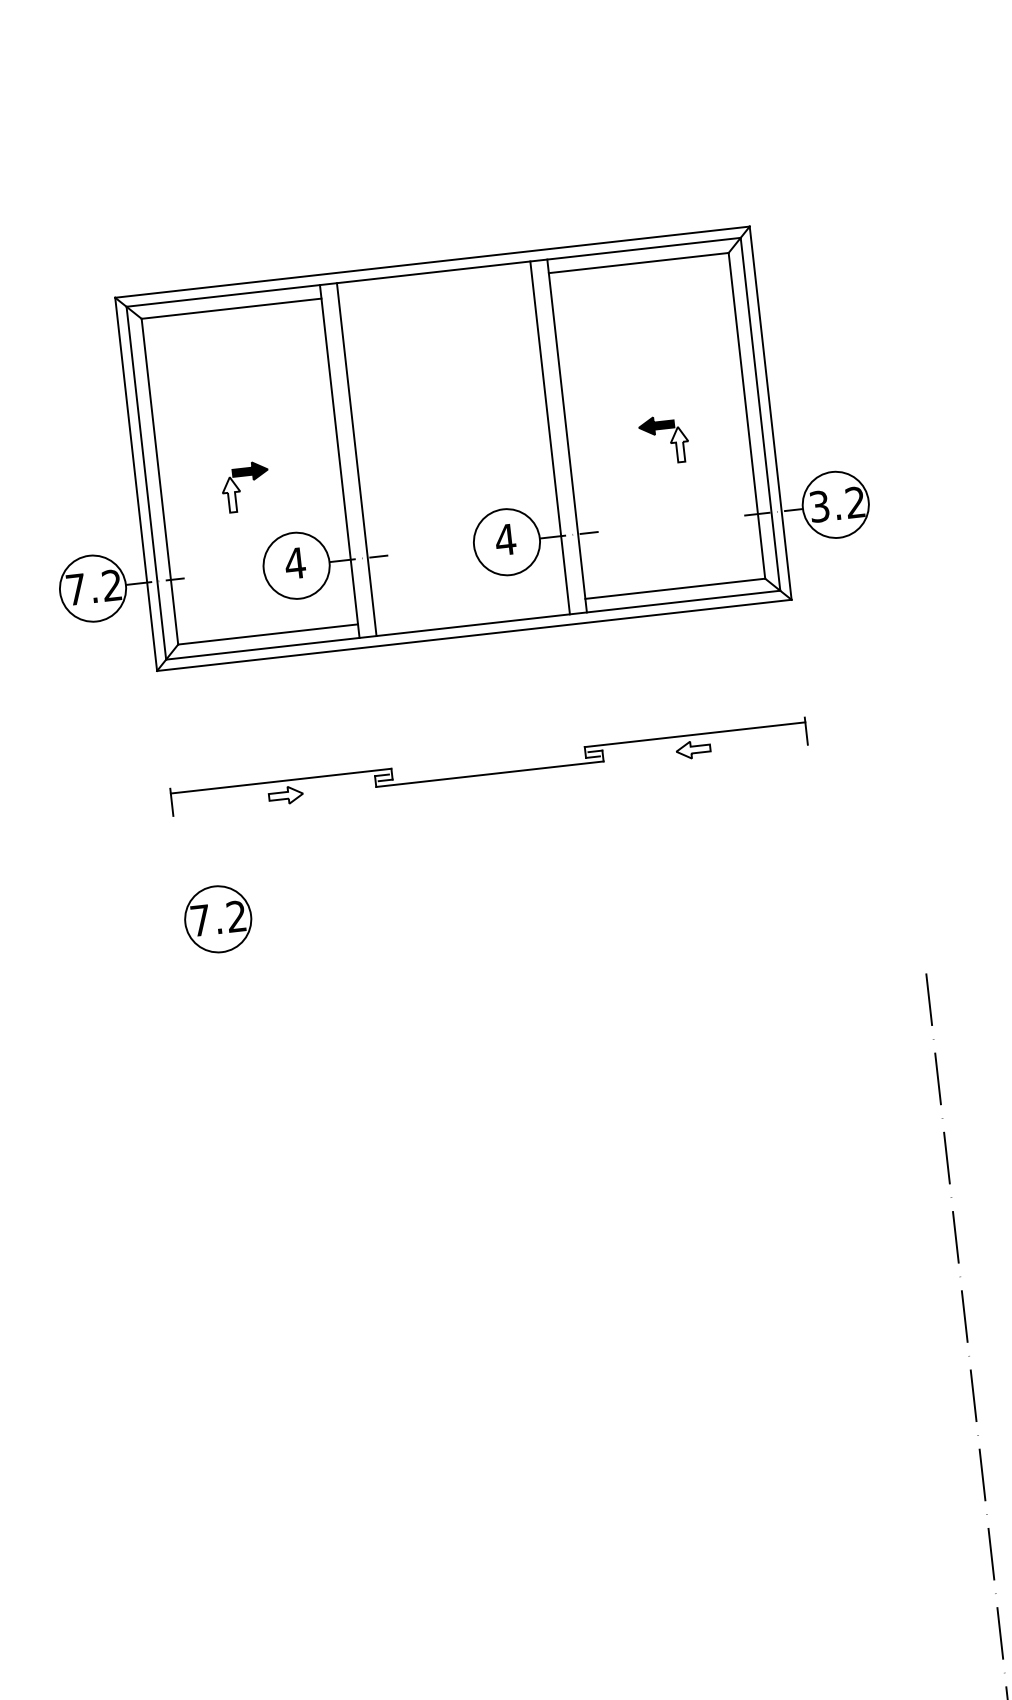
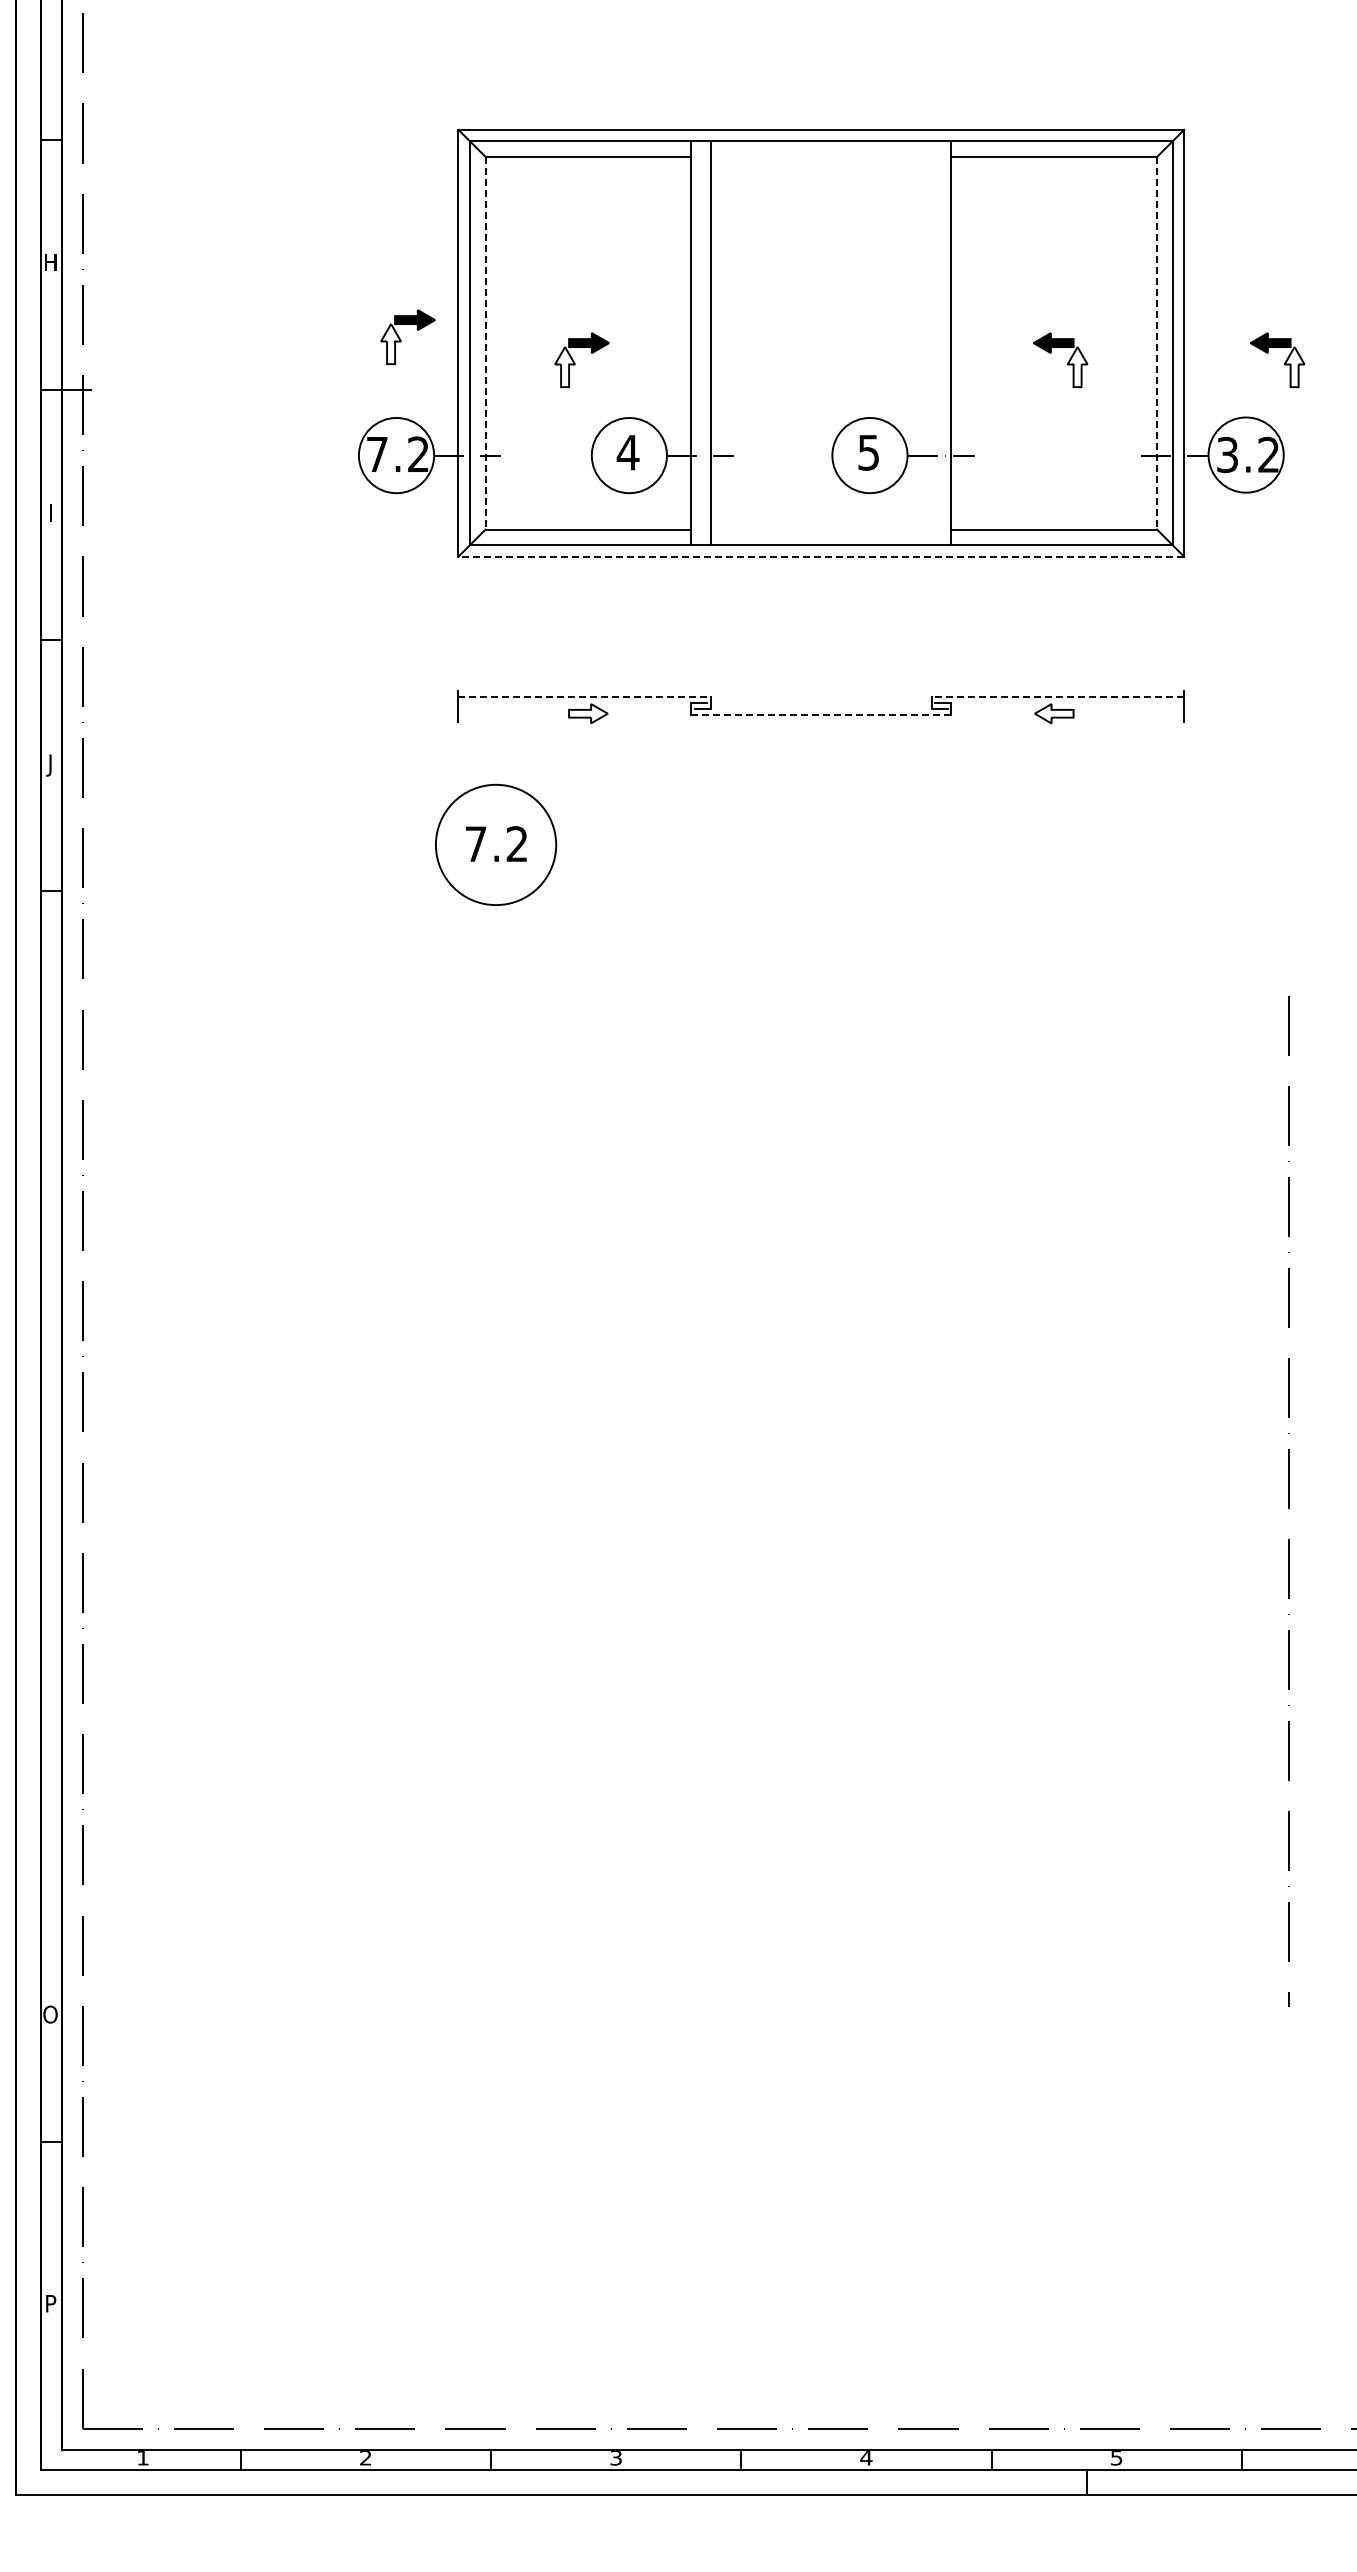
line: (747, 416) -> (1157, 343), solid -> dashed
part: (860, 420) -> (1284, 362), added
line: (549, 438) -> (931, 343), removed
line: (159, 481) -> (485, 343), solid -> dashed
part: (86, 487) -> (401, 340), added
text: (505, 539) -> (868, 452), 4 -> 5
line: (474, 635) -> (821, 556), solid -> dashed
line: (694, 734) -> (1057, 696), solid -> dashed
line: (490, 774) -> (821, 715), solid -> dashed
line: (281, 780) -> (585, 696), solid -> dashed
circle: (217, 918) -> (495, 844), size x1.6

